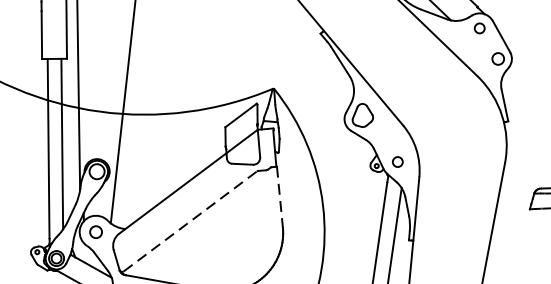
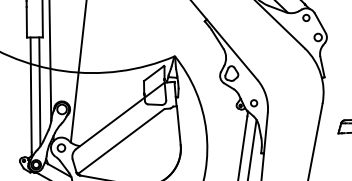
line: (279, 196) -> (178, 125), dashed -> solid
line: (191, 220) -> (122, 140), dashed -> solid

